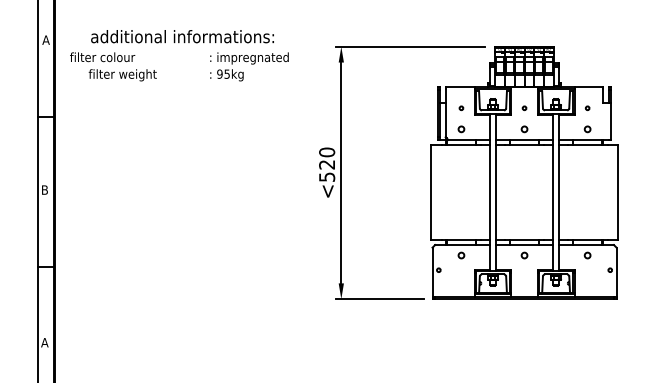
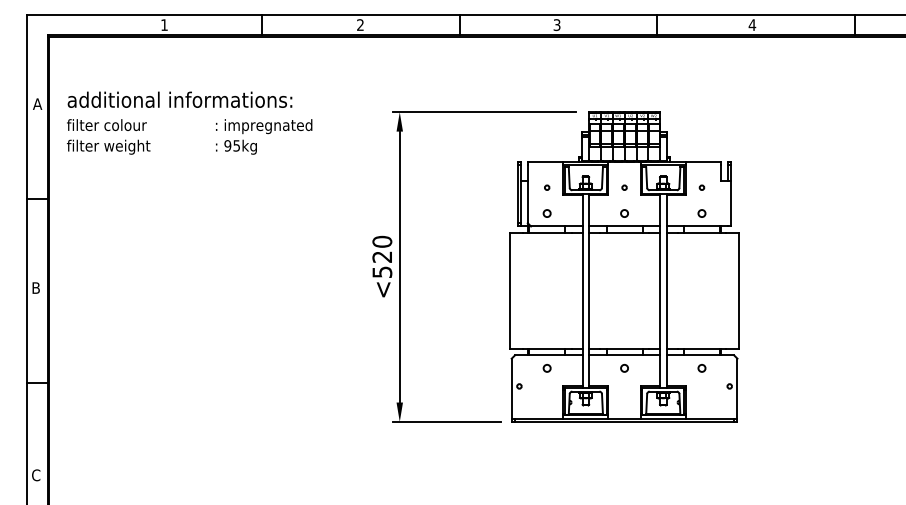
text: (182, 36) -> (179, 99), moved
text: (249, 66) -> (264, 136), moved
text: (122, 74) -> (108, 146), moved
text: (44, 342) -> (35, 475), A -> C

